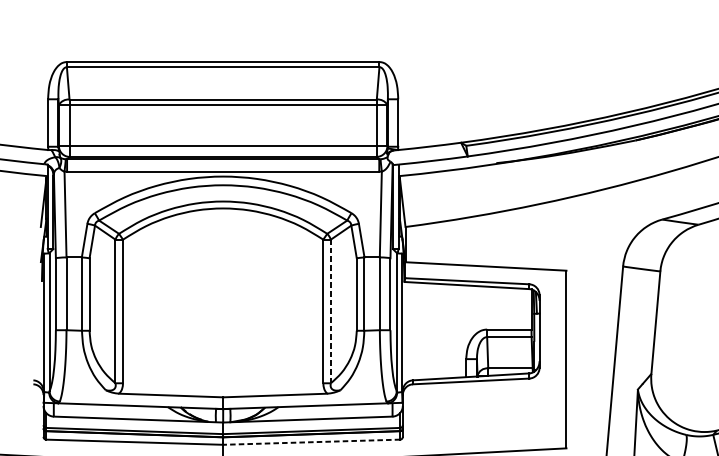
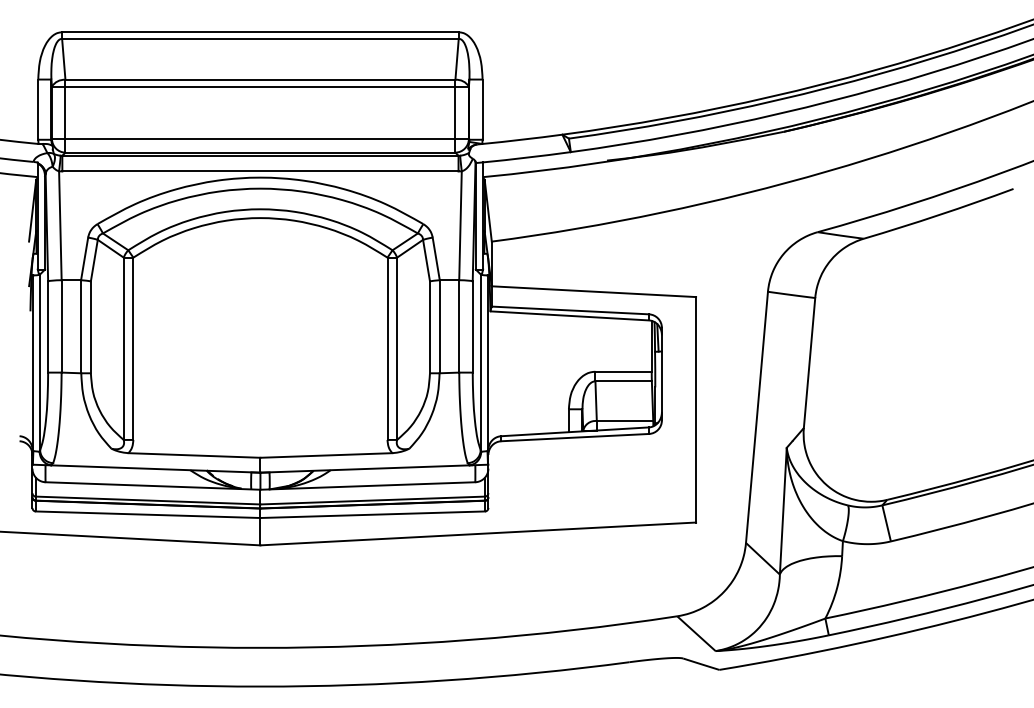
line: (331, 311) -> (397, 348), dashed -> solid
line: (311, 442) -> (372, 514), dashed -> solid

